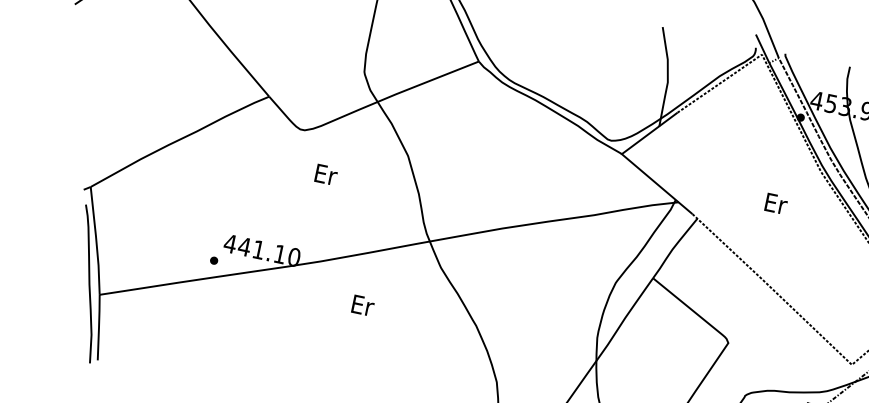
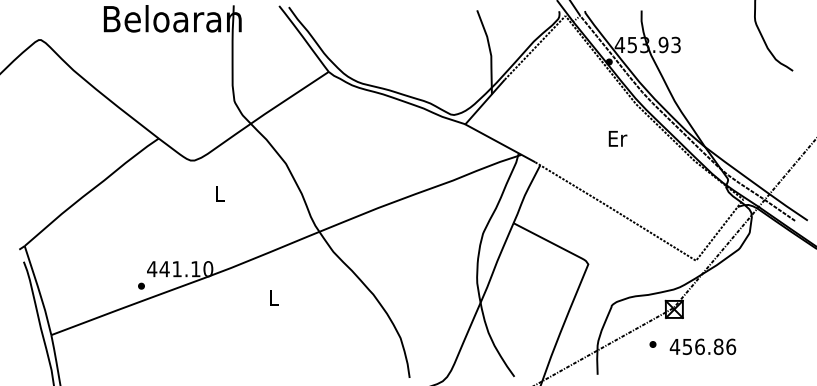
text: (326, 175) -> (220, 194), Er -> L
text: (775, 203) -> (617, 138), moved
text: (362, 305) -> (274, 297), Er -> L

